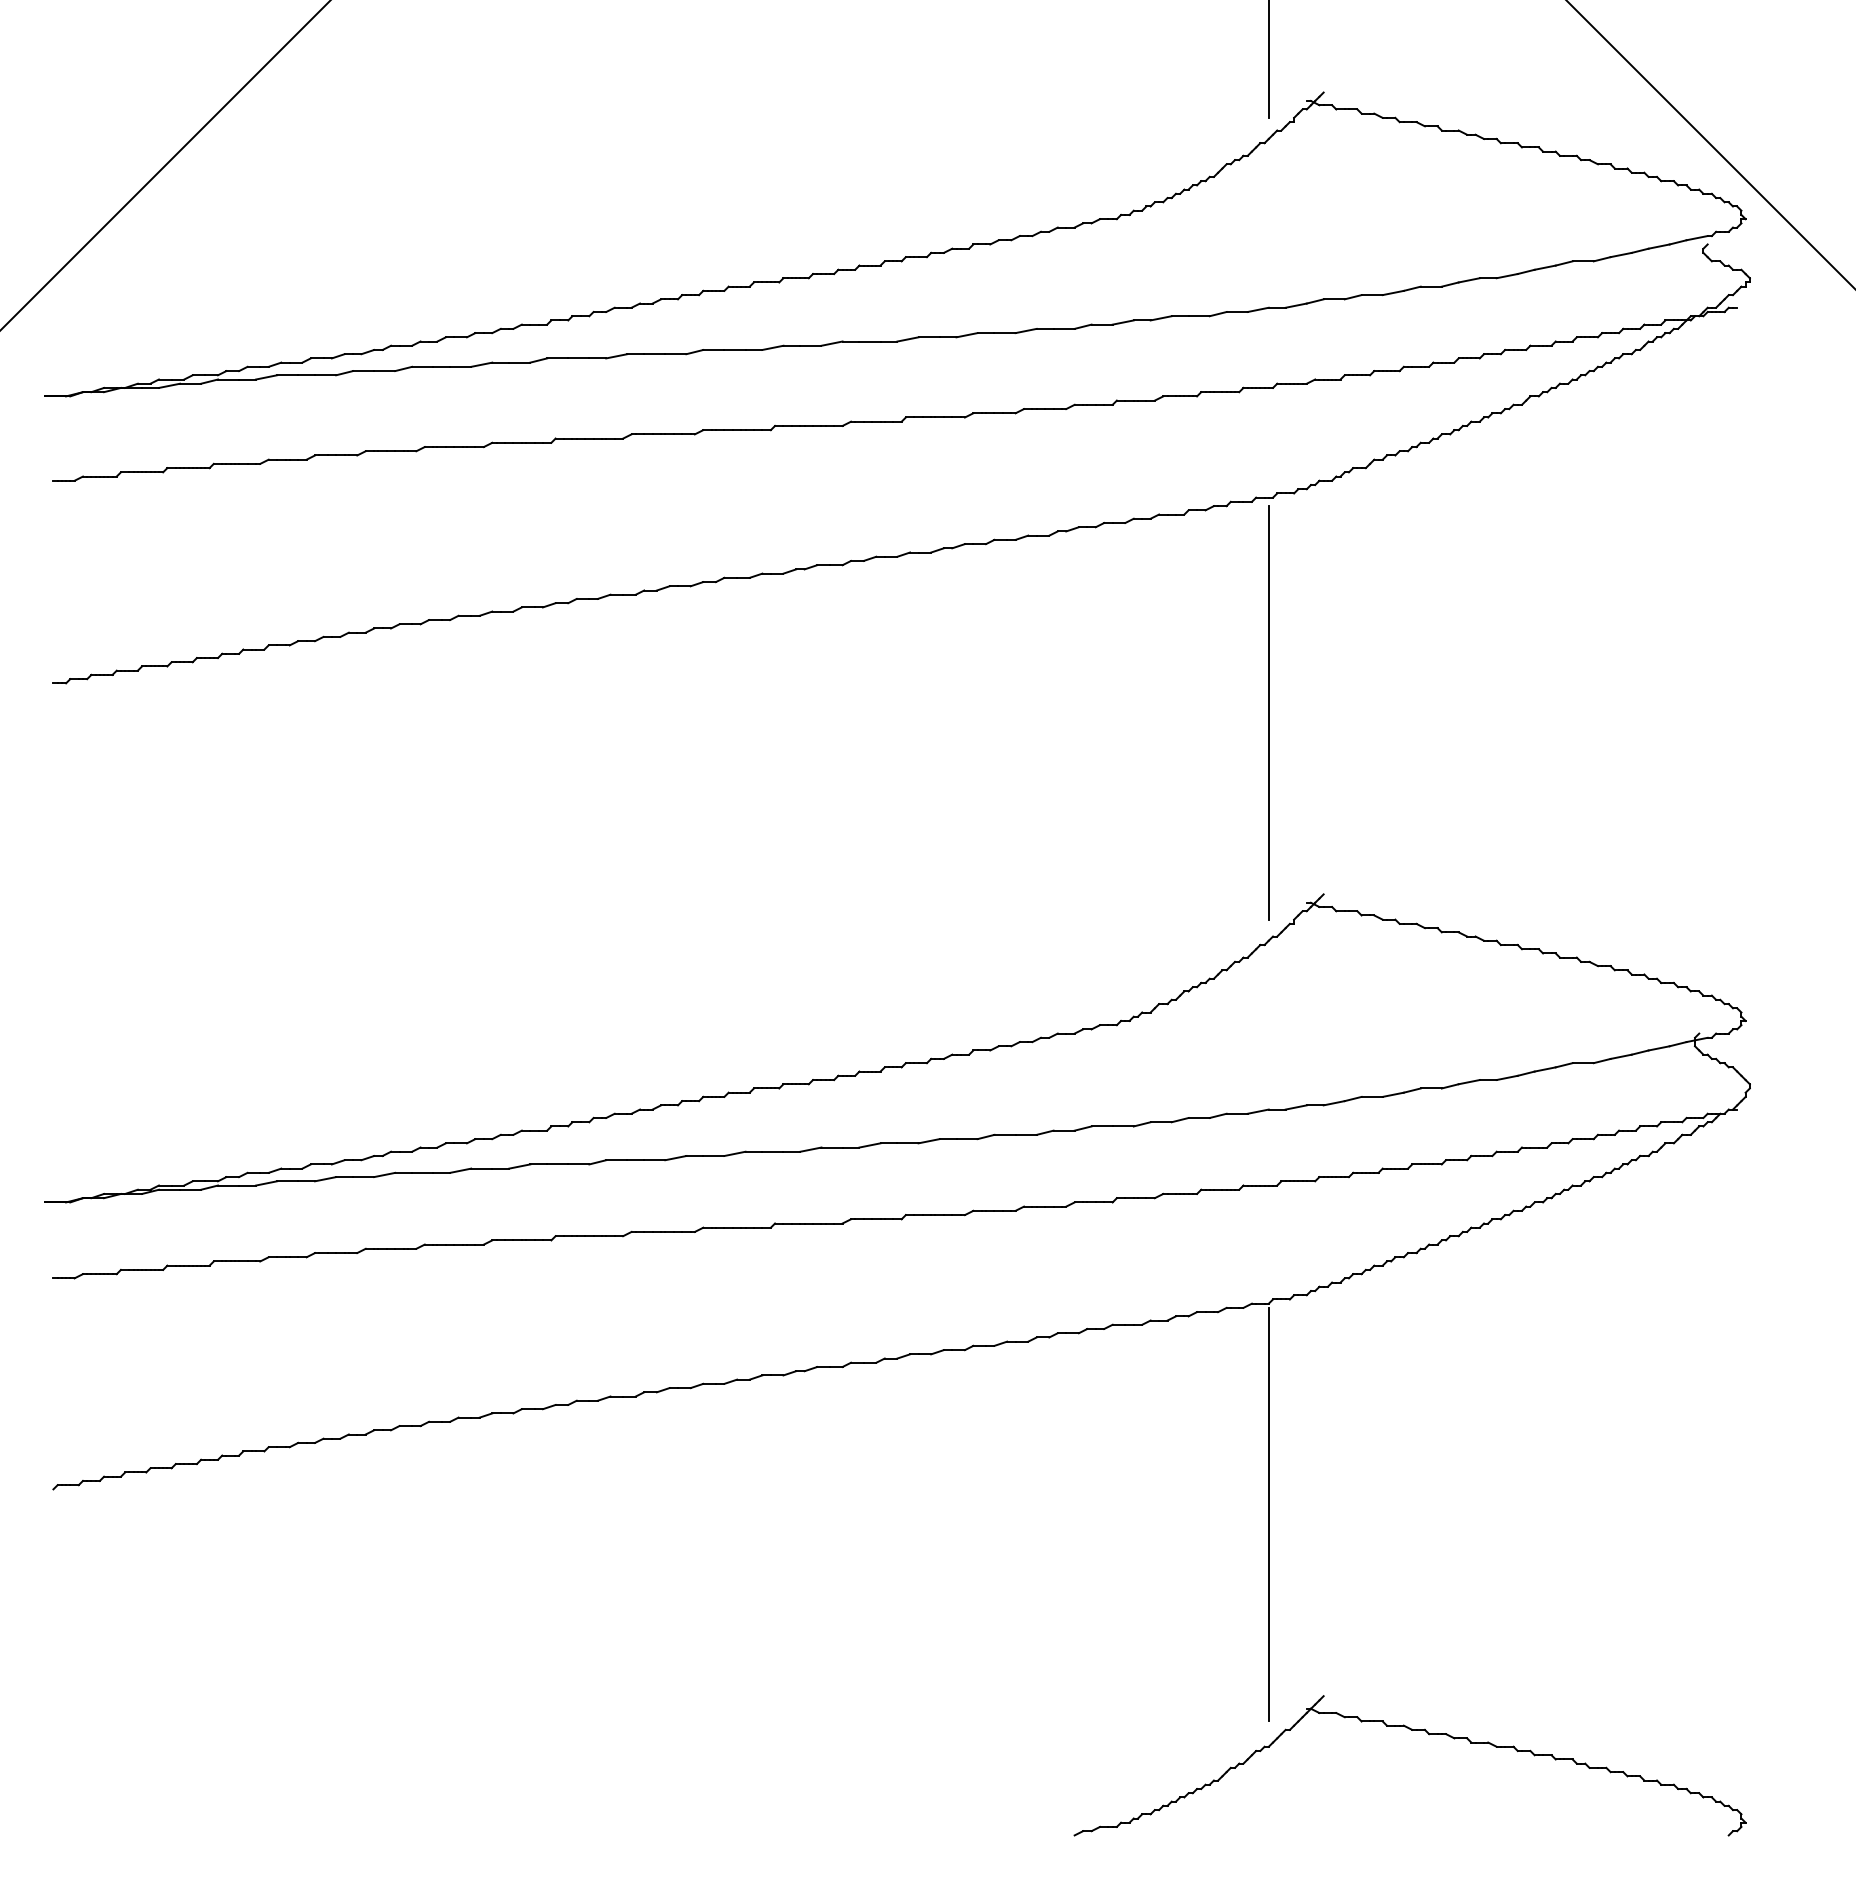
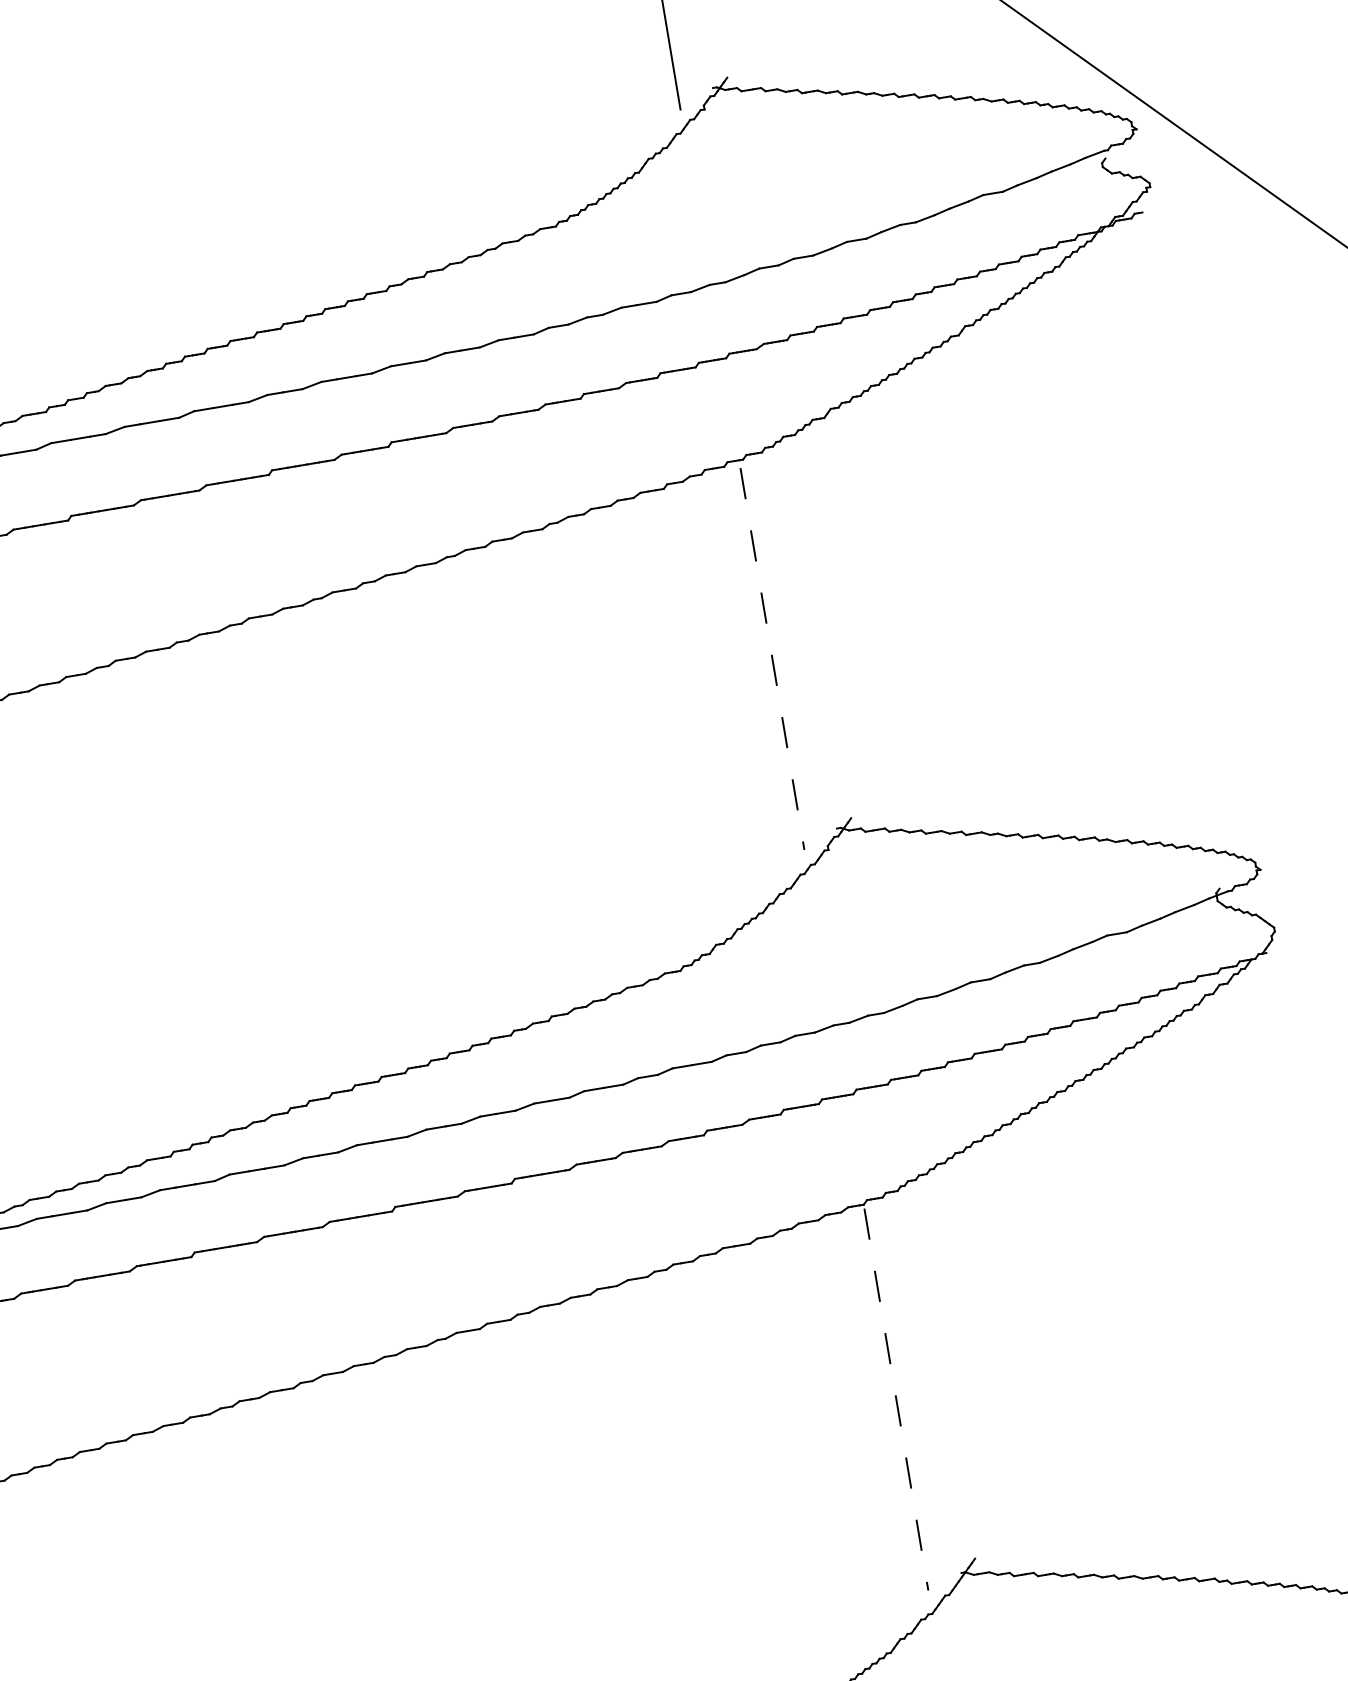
line: (1268, 712) -> (772, 658), solid -> dashed
line: (1268, 1514) -> (896, 1399), solid -> dashed

